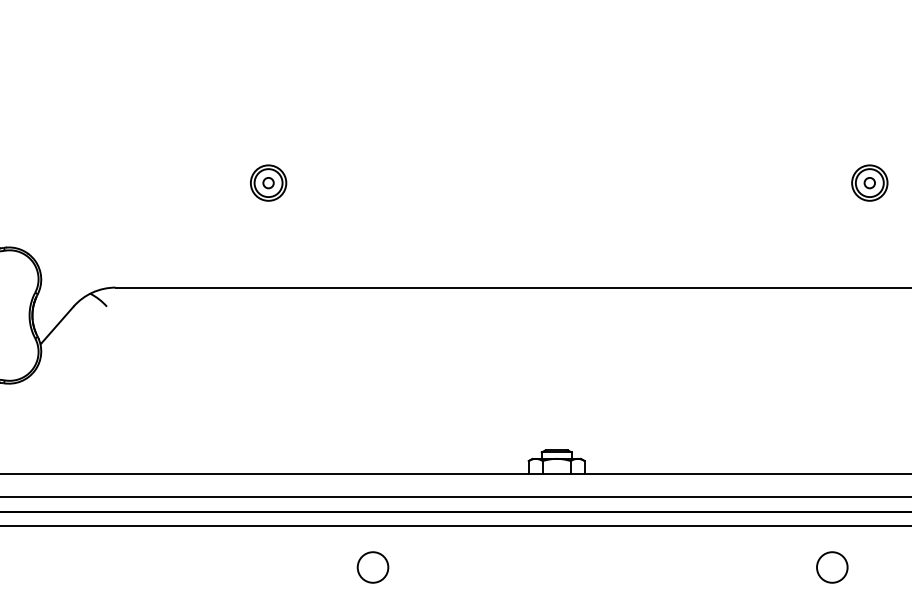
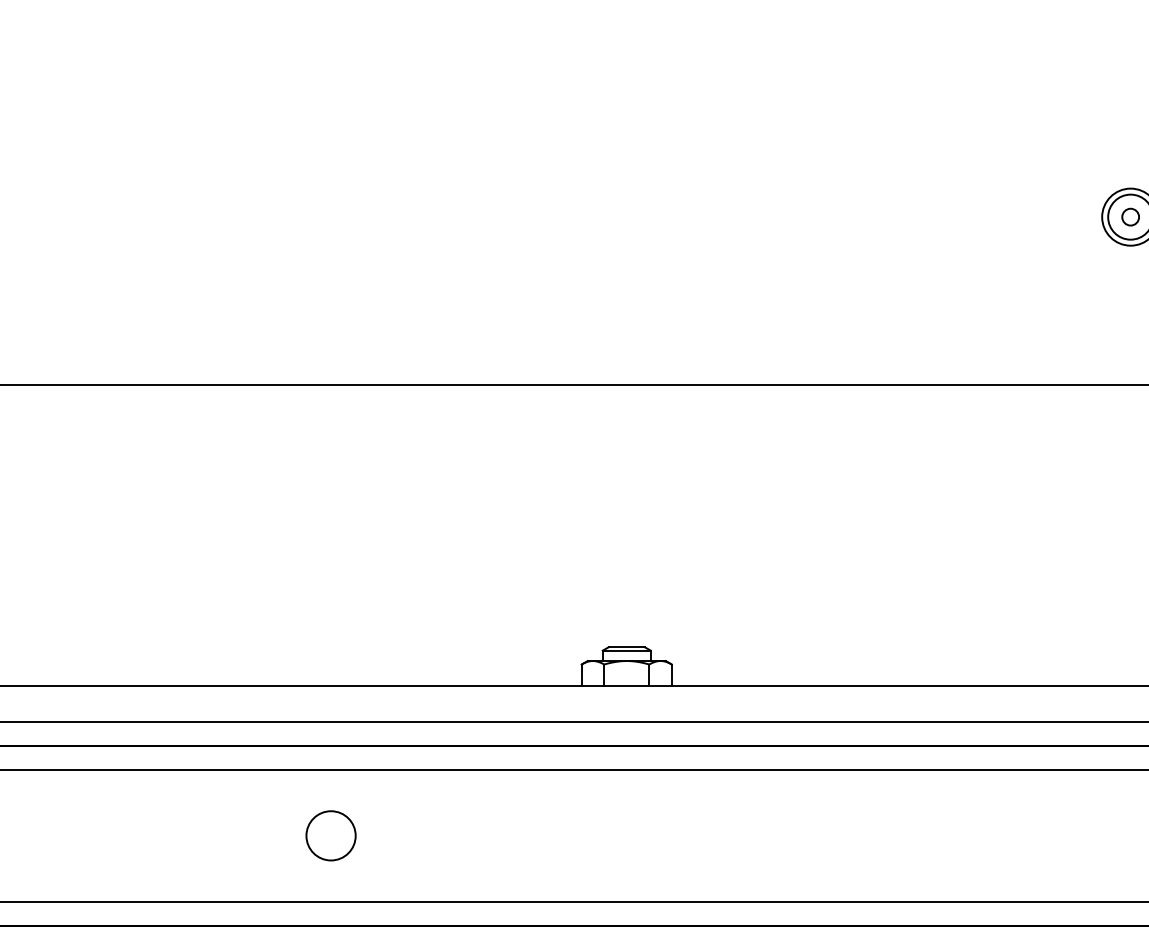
part: (268, 182) -> (162, 216), removed
circle: (832, 567) -> (1070, 835), removed

